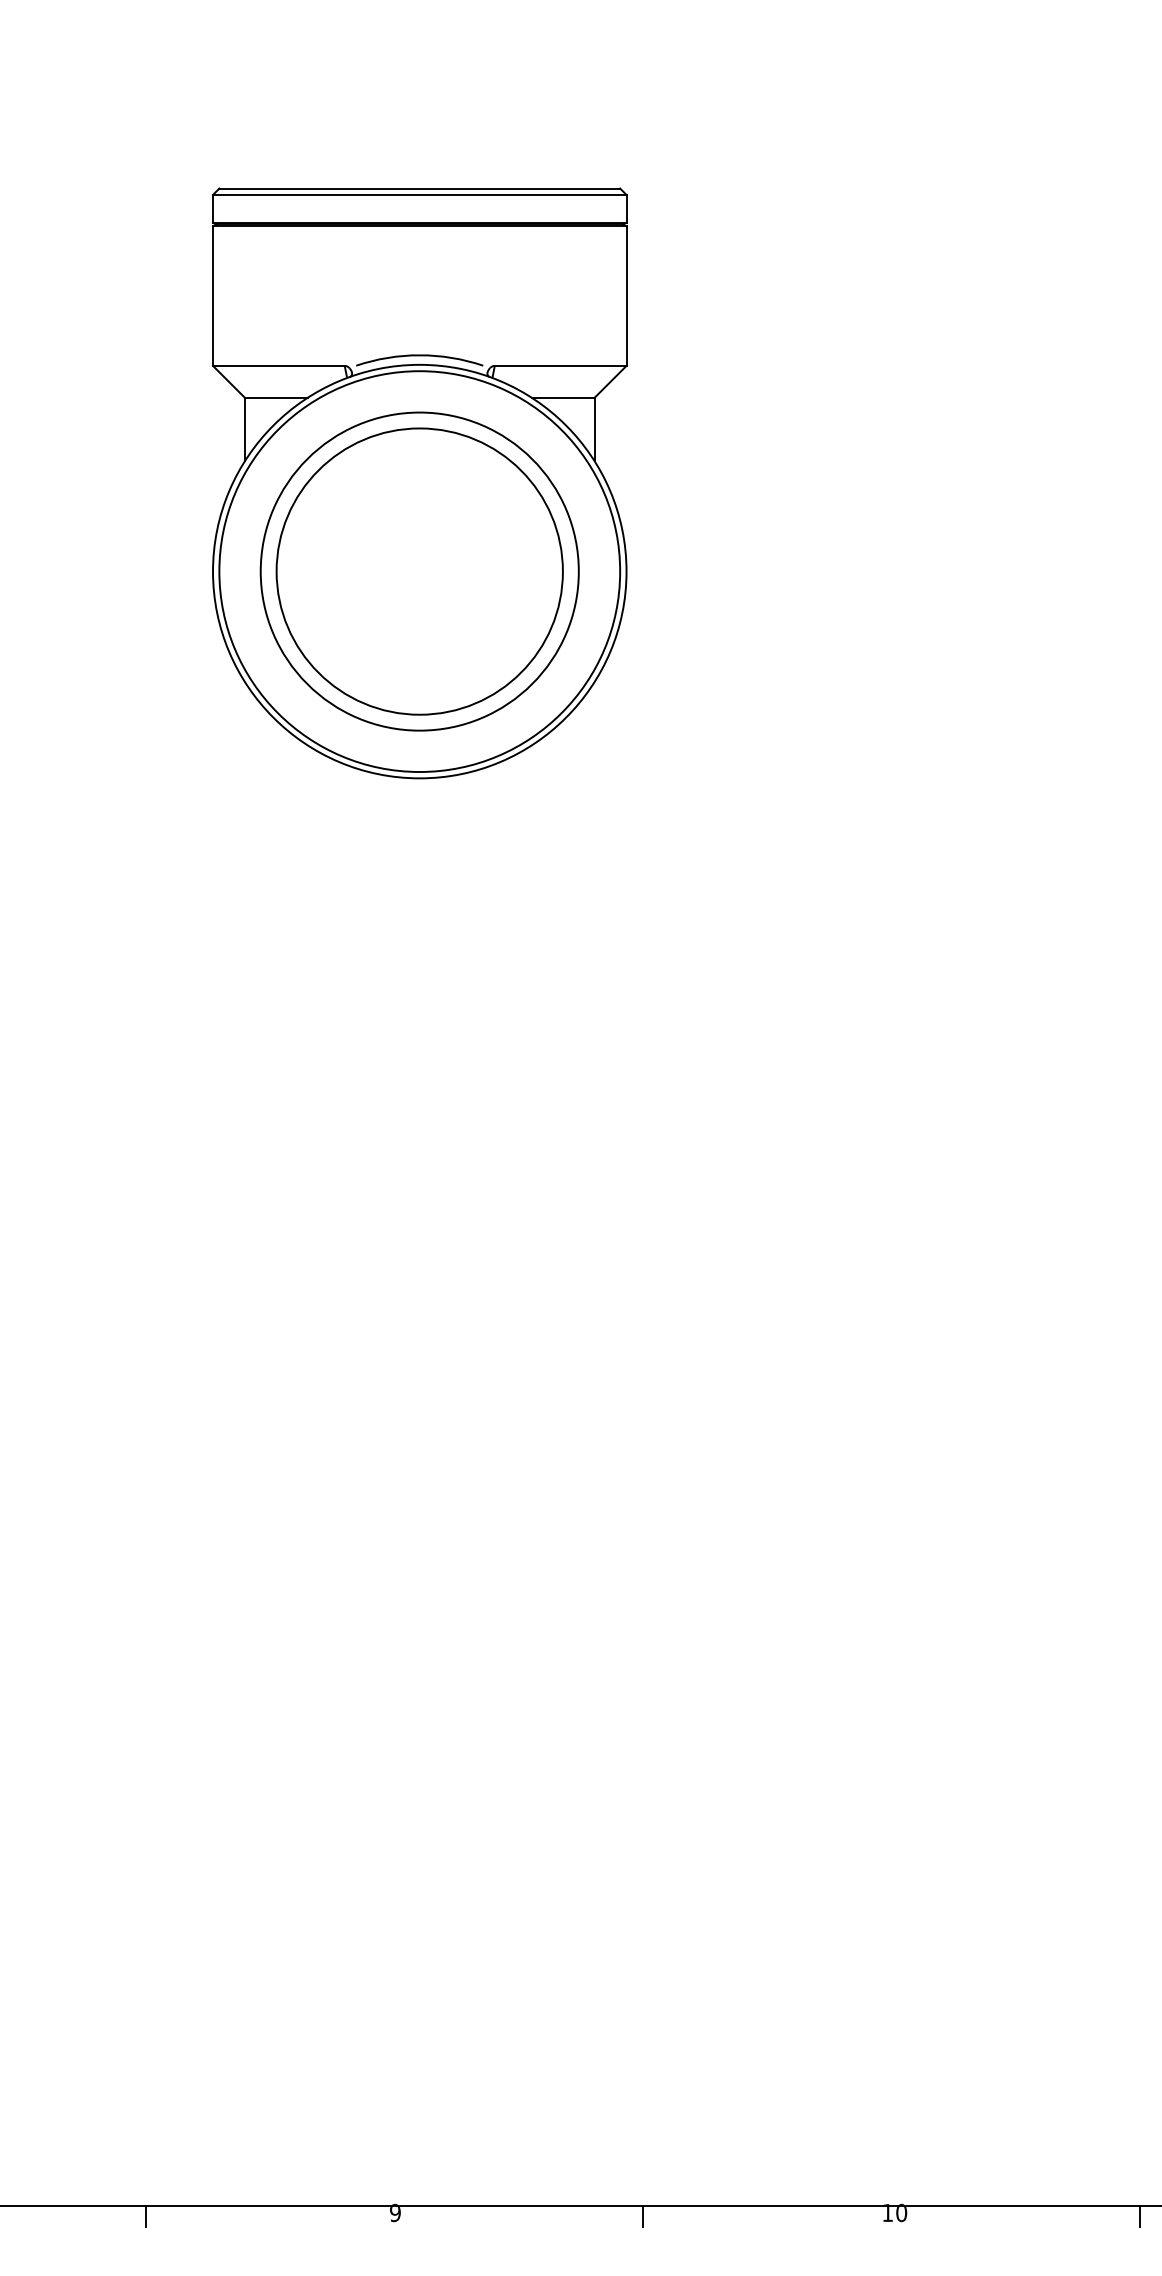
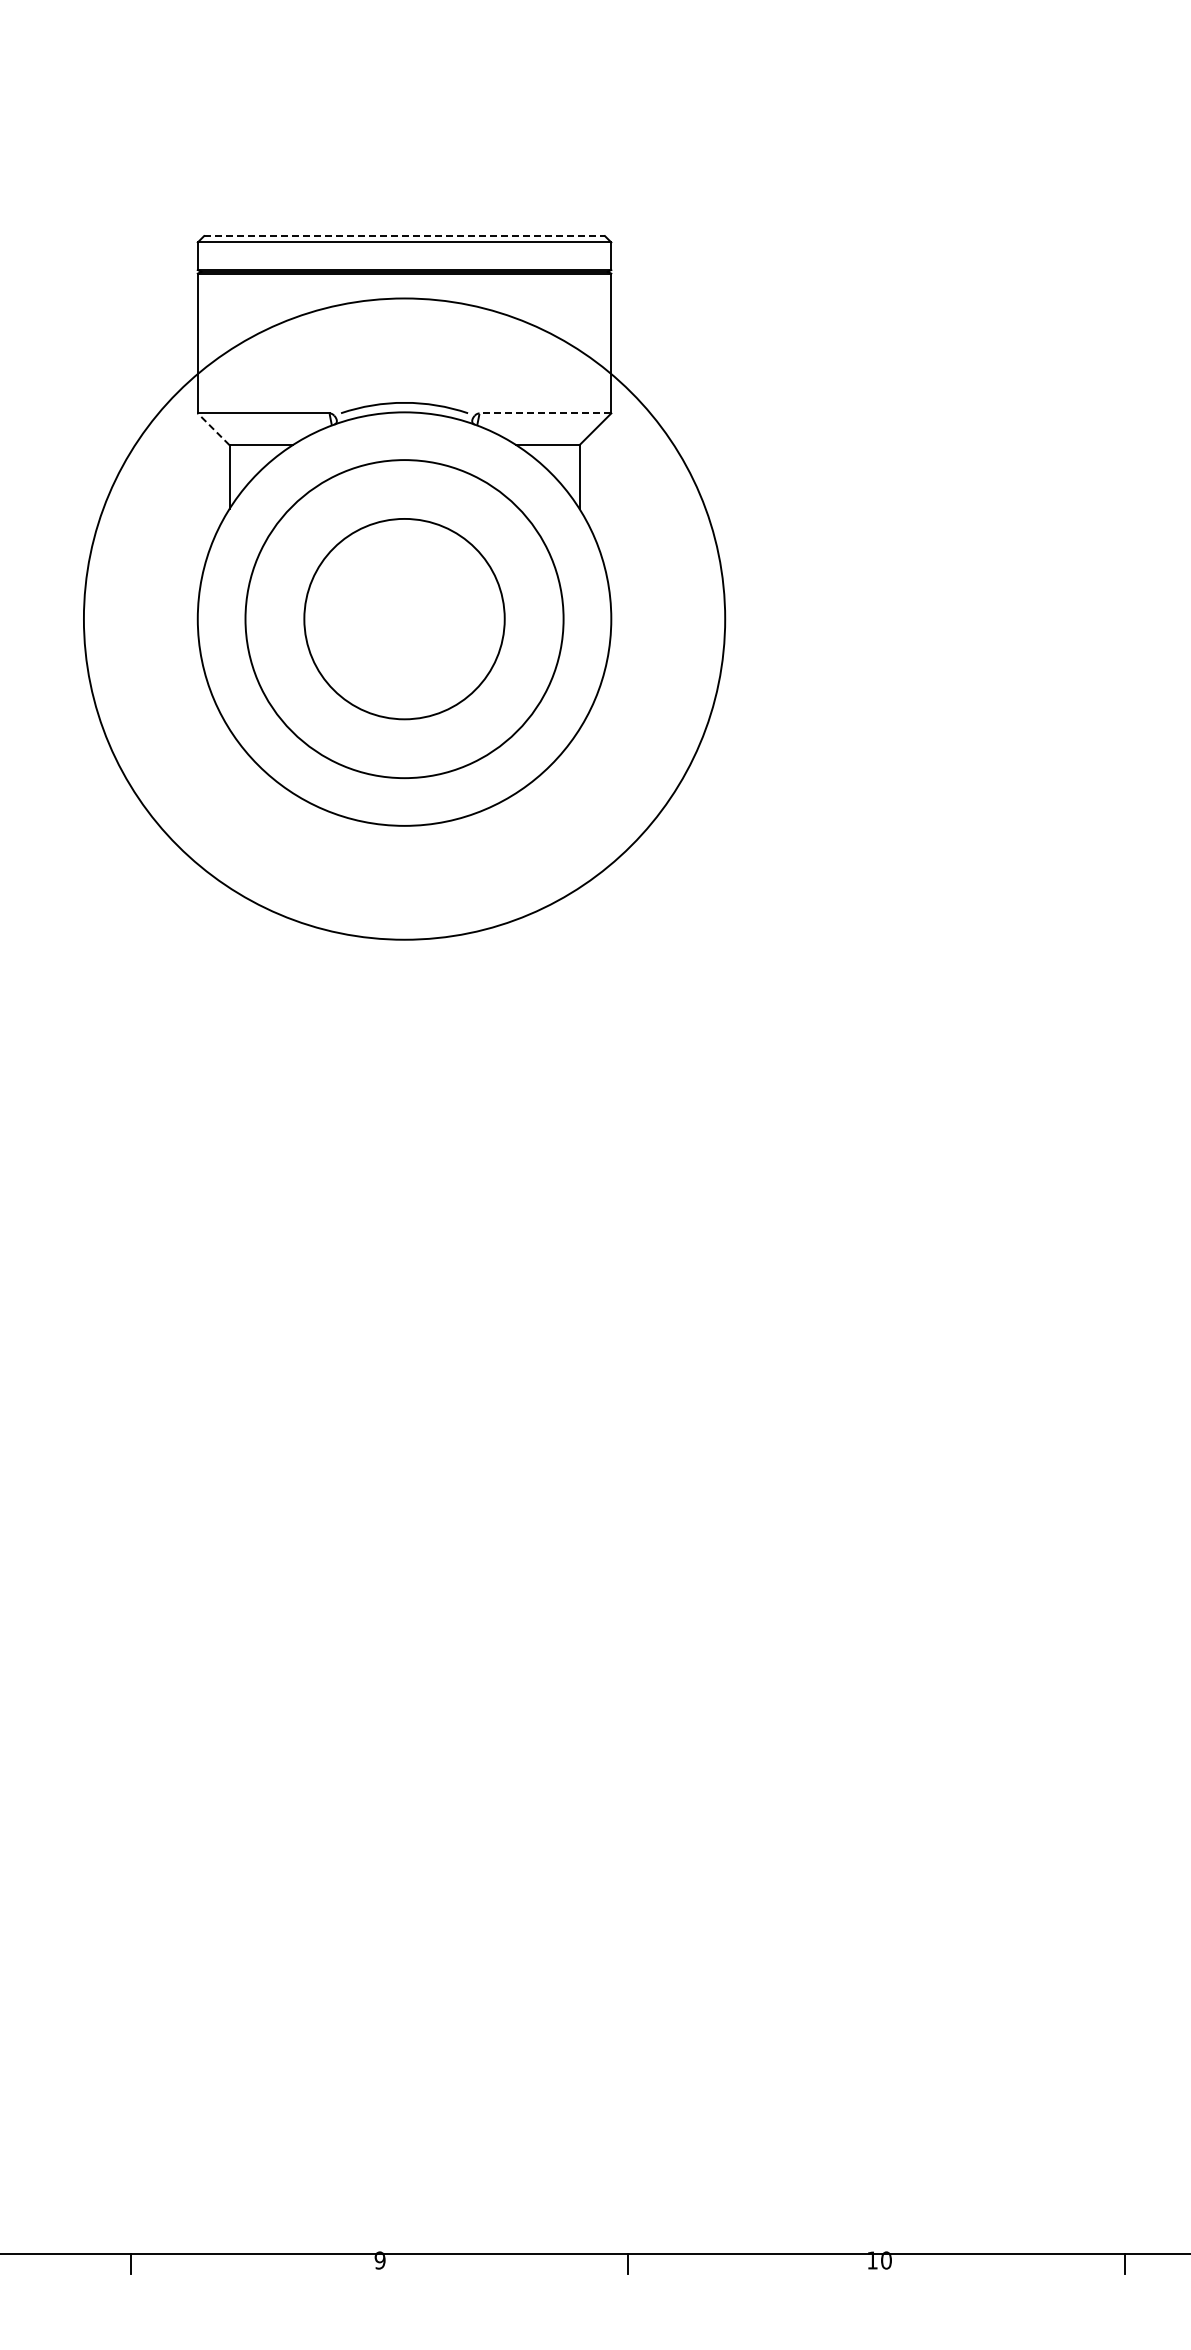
line: (420, 188) -> (405, 236), solid -> dashed
line: (560, 365) -> (545, 413), solid -> dashed
line: (228, 380) -> (213, 428), solid -> dashed
circle: (419, 570) -> (404, 618), size x0.7
circle: (419, 570) -> (404, 618), size x1.6

